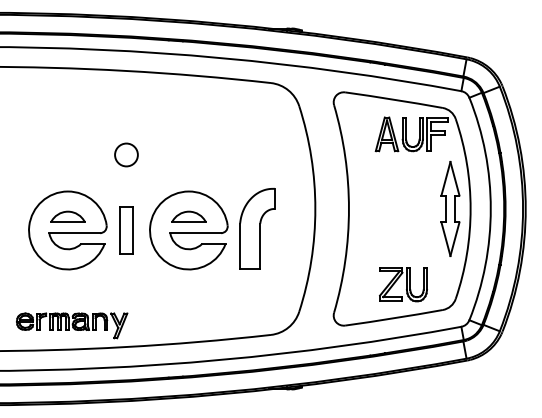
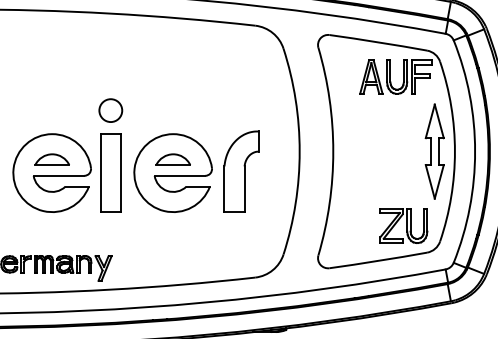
circle: (126, 154) -> (110, 110), moved
part: (126, 230) -> (110, 173), size x1.67
part: (403, 284) -> (403, 226), moved

